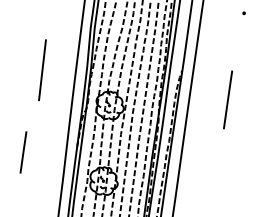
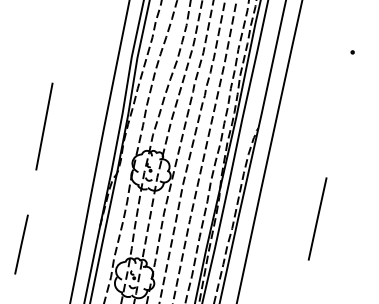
line: (42, 70) -> (44, 126), moved
line: (227, 99) -> (316, 218), moved
line: (23, 152) -> (21, 244), moved

